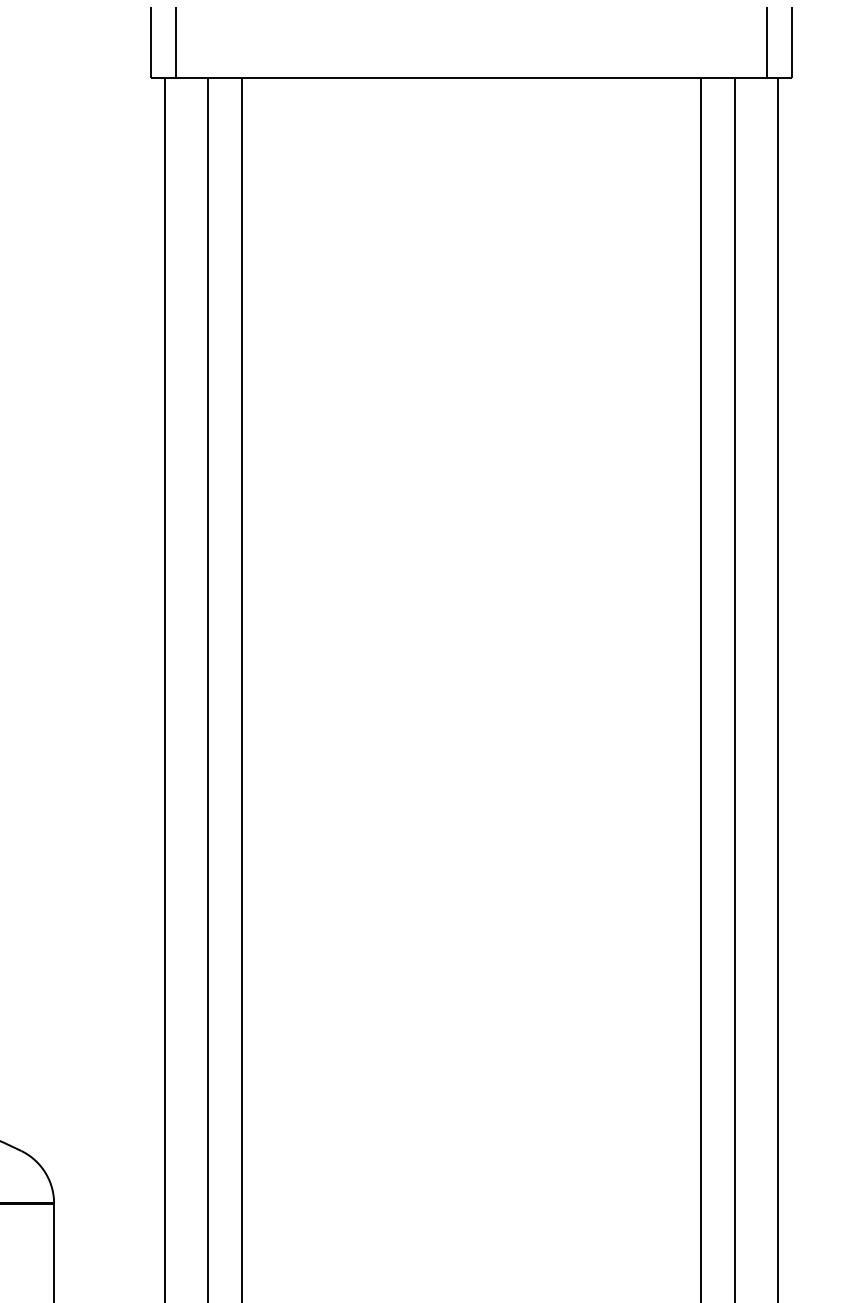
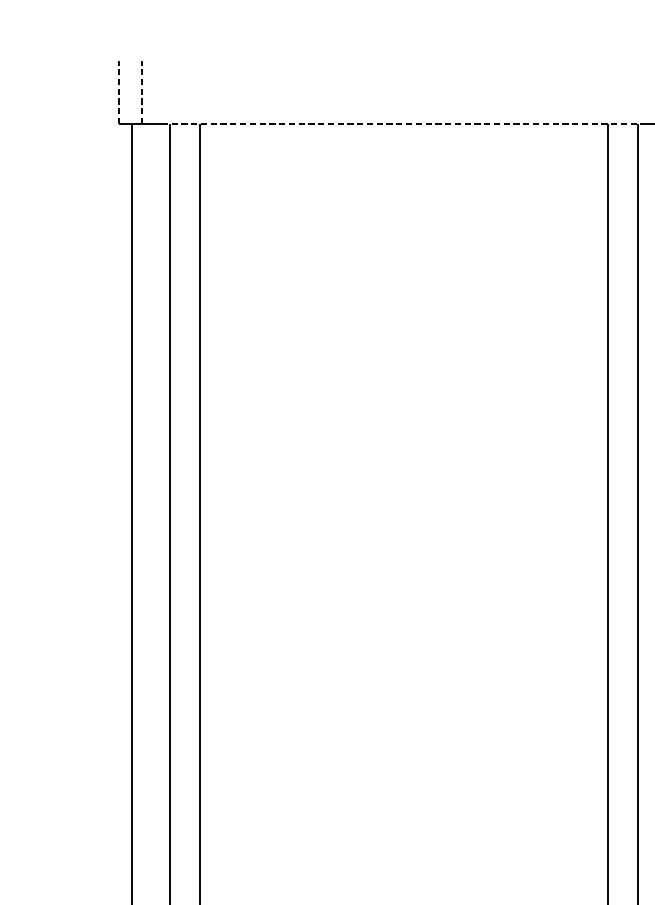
line: (151, 42) -> (119, 92), solid -> dashed
line: (175, 42) -> (141, 92), solid -> dashed
line: (471, 78) -> (404, 124), solid -> dashed

